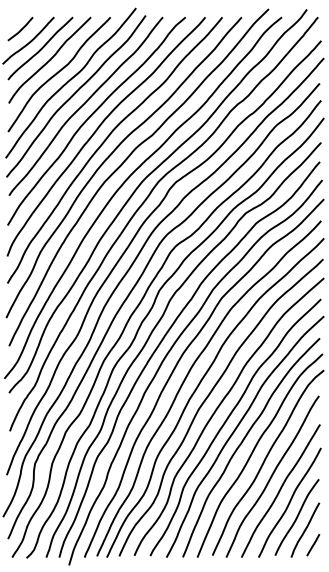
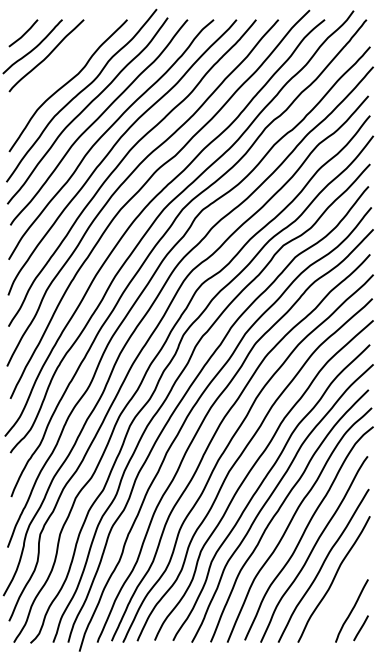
curve: (50, 60) -> (57, 69), removed
curve: (297, 517) -> (342, 596), removed

